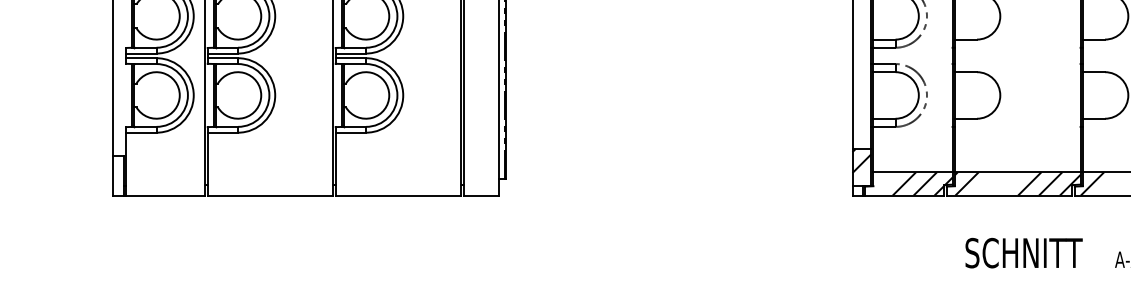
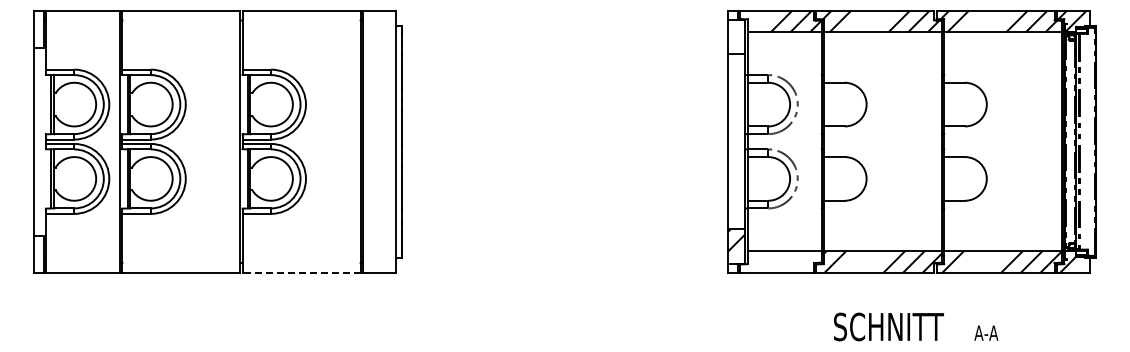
hatch: (922, 183) -> (793, 261), removed
line: (398, 195) -> (301, 272), solid -> dashed

